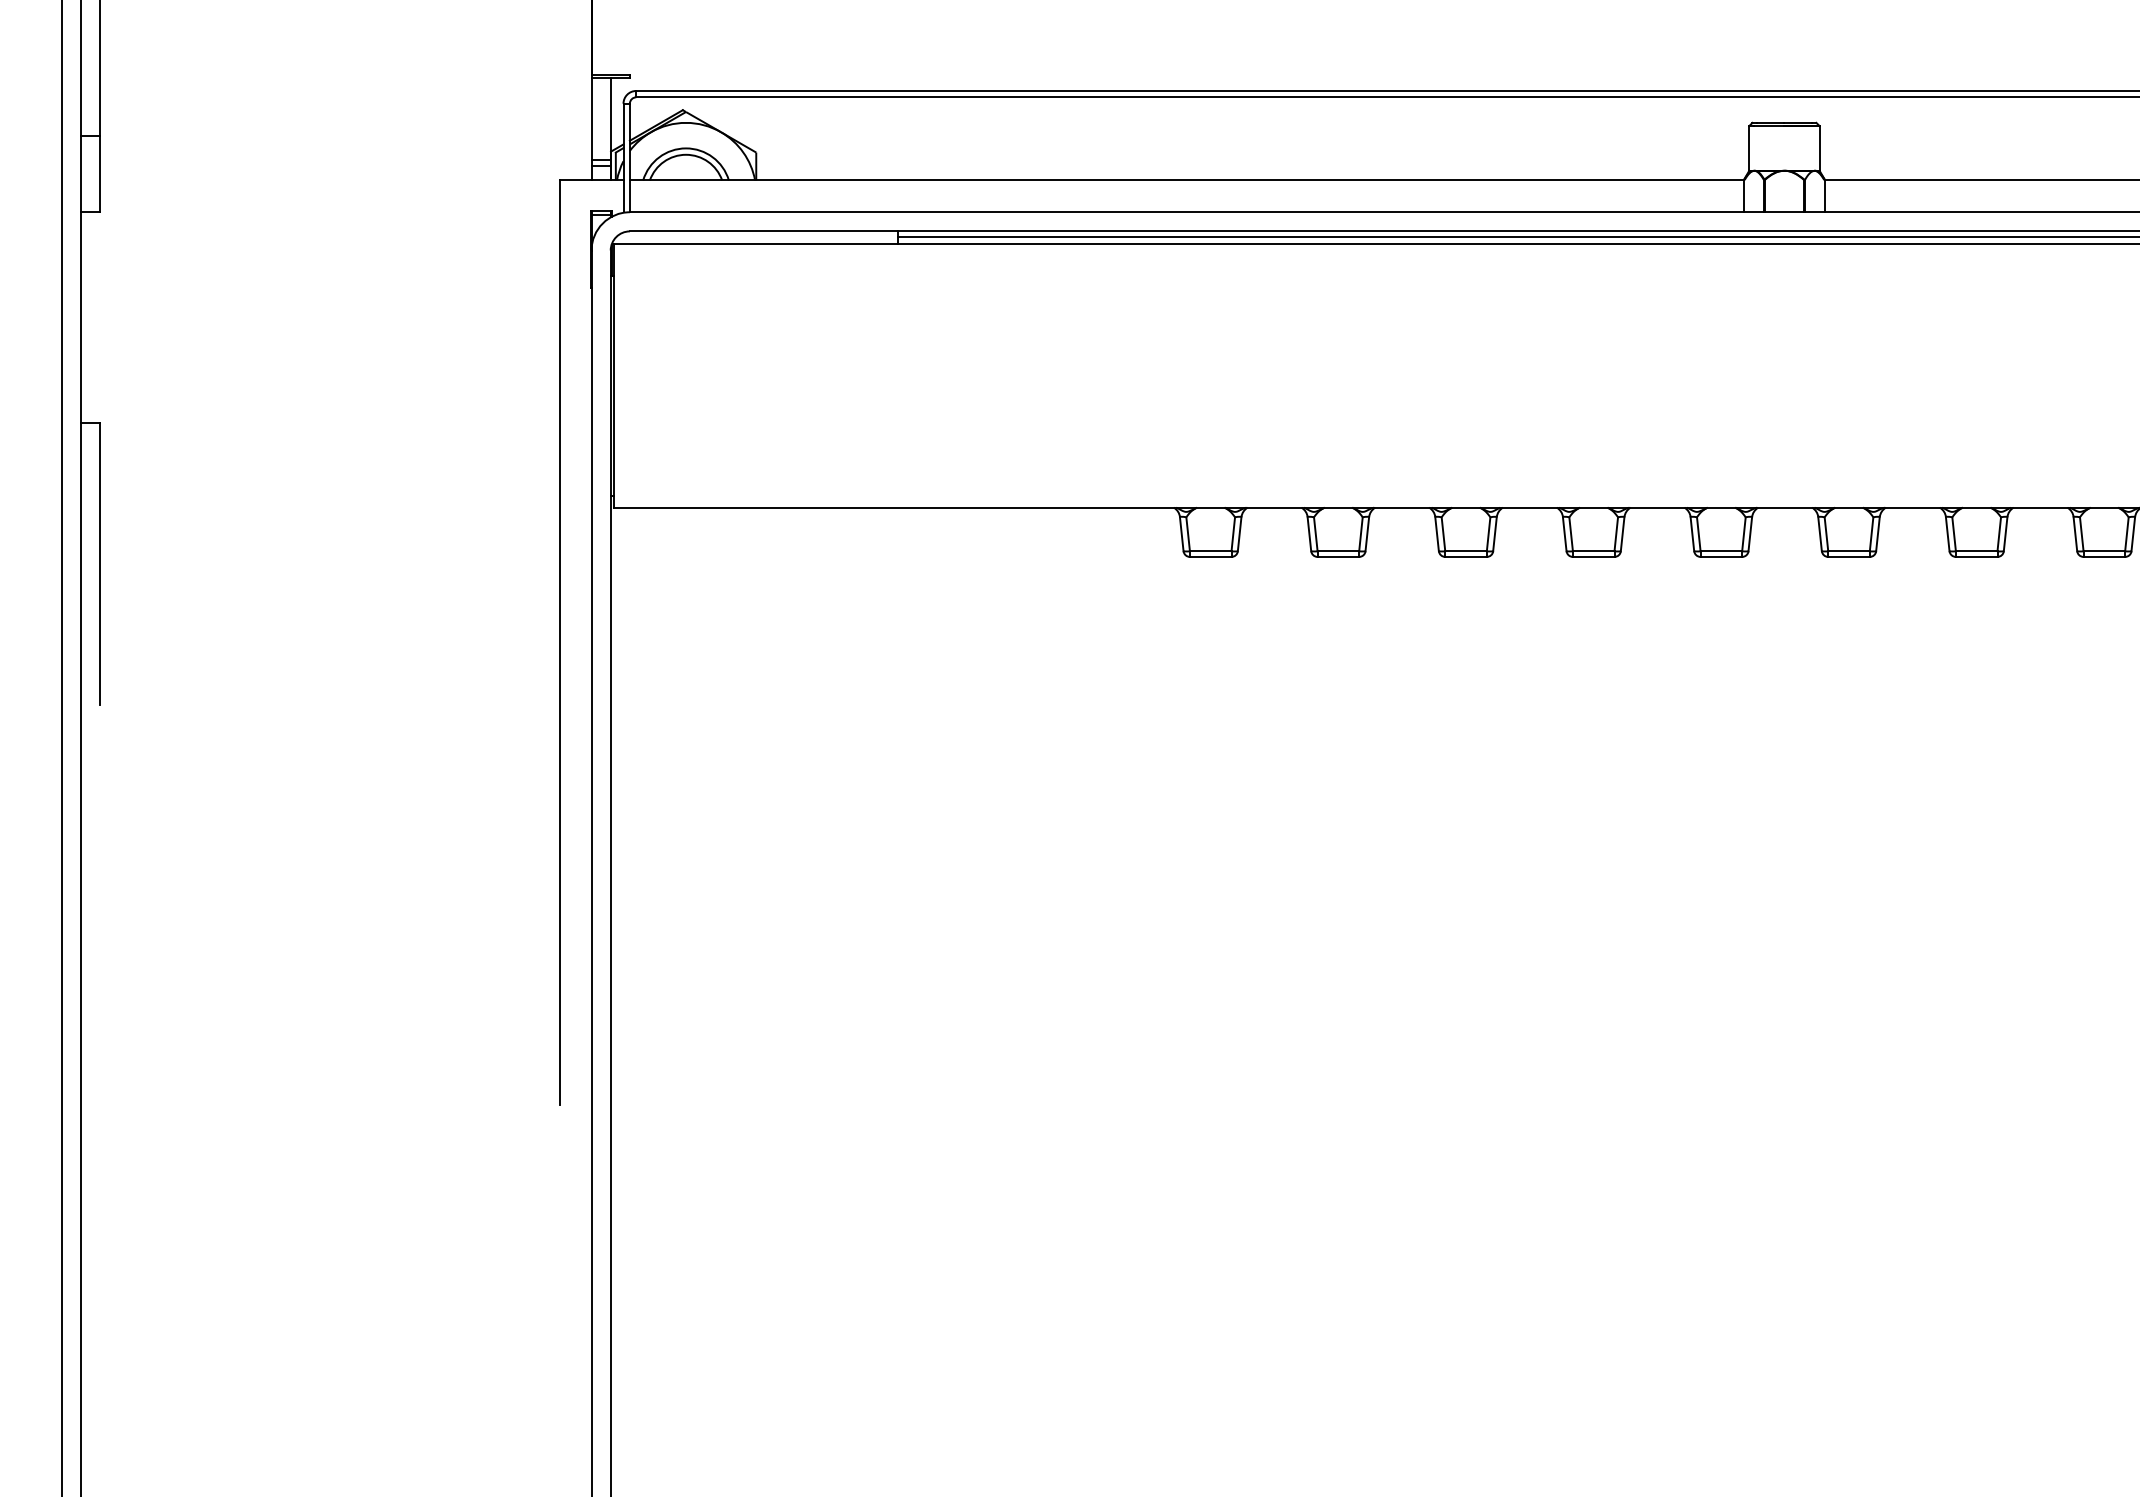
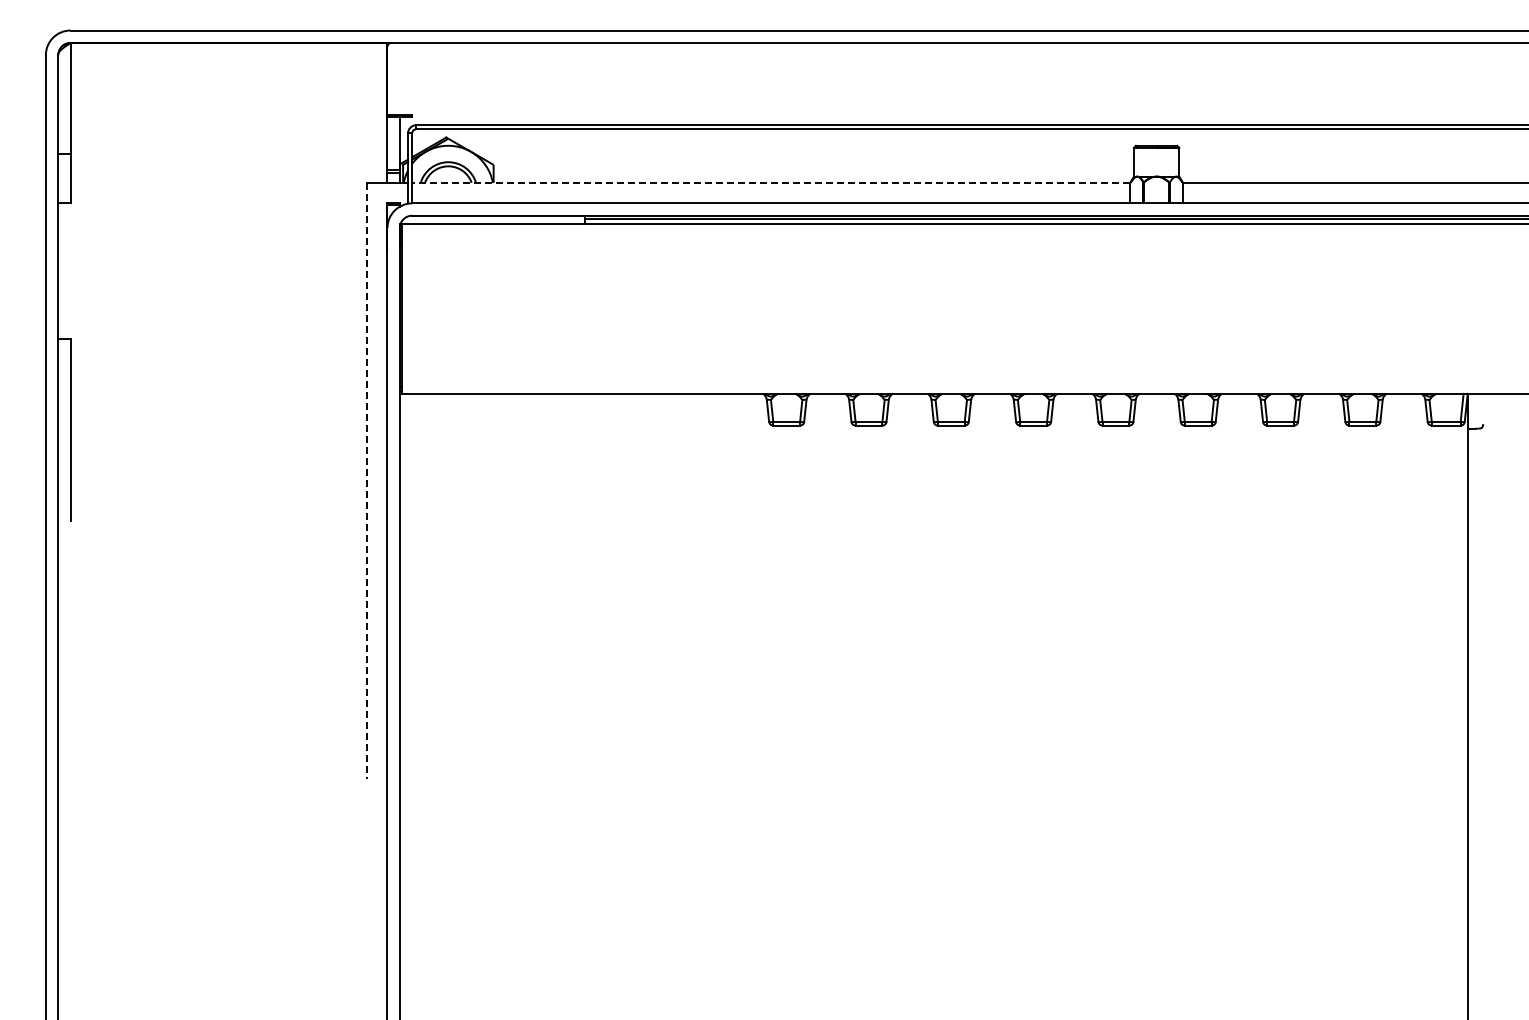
line: (1185, 179) -> (770, 182), solid -> dashed
line: (559, 643) -> (366, 481), solid -> dashed

